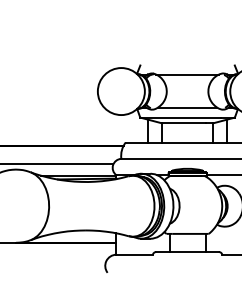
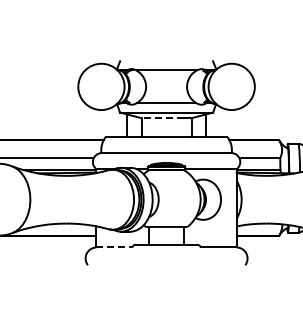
line: (183, 123) -> (162, 118), solid -> dashed
line: (134, 254) -> (114, 247), solid -> dashed

